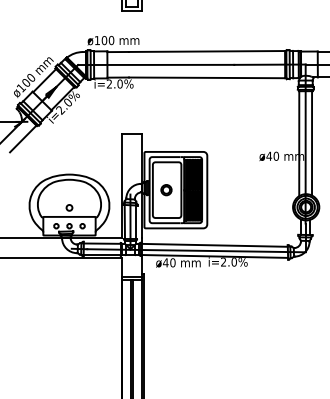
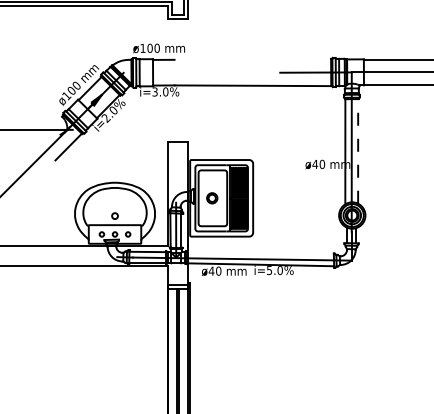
line: (206, 50) -> (252, 58), removed
line: (155, 64) -> (201, 72), removed
text: (108, 84) -> (154, 92), i=2.0% -> i=3.0%
line: (312, 142) -> (358, 150), solid -> dashed
line: (212, 245) -> (258, 253), removed
text: (223, 262) -> (269, 270), i=2.0% -> i=5.0%

